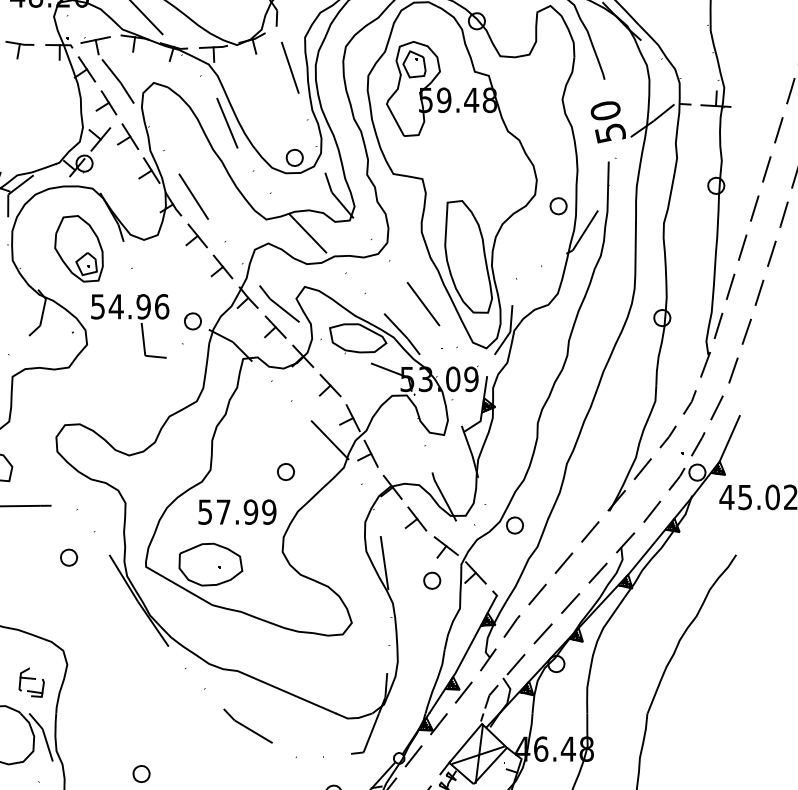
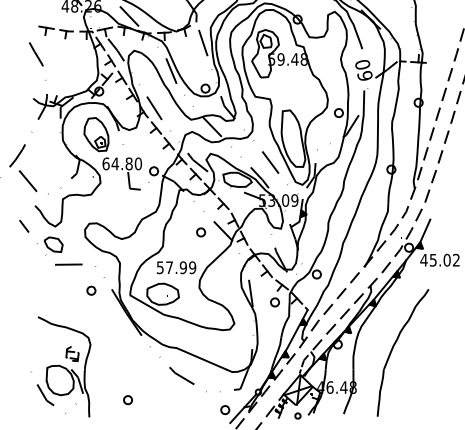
text: (609, 133) -> (364, 76), 50 -> 60
text: (130, 305) -> (122, 163), 54.96 -> 64.80
part: (286, 472) -> (201, 232), moved

